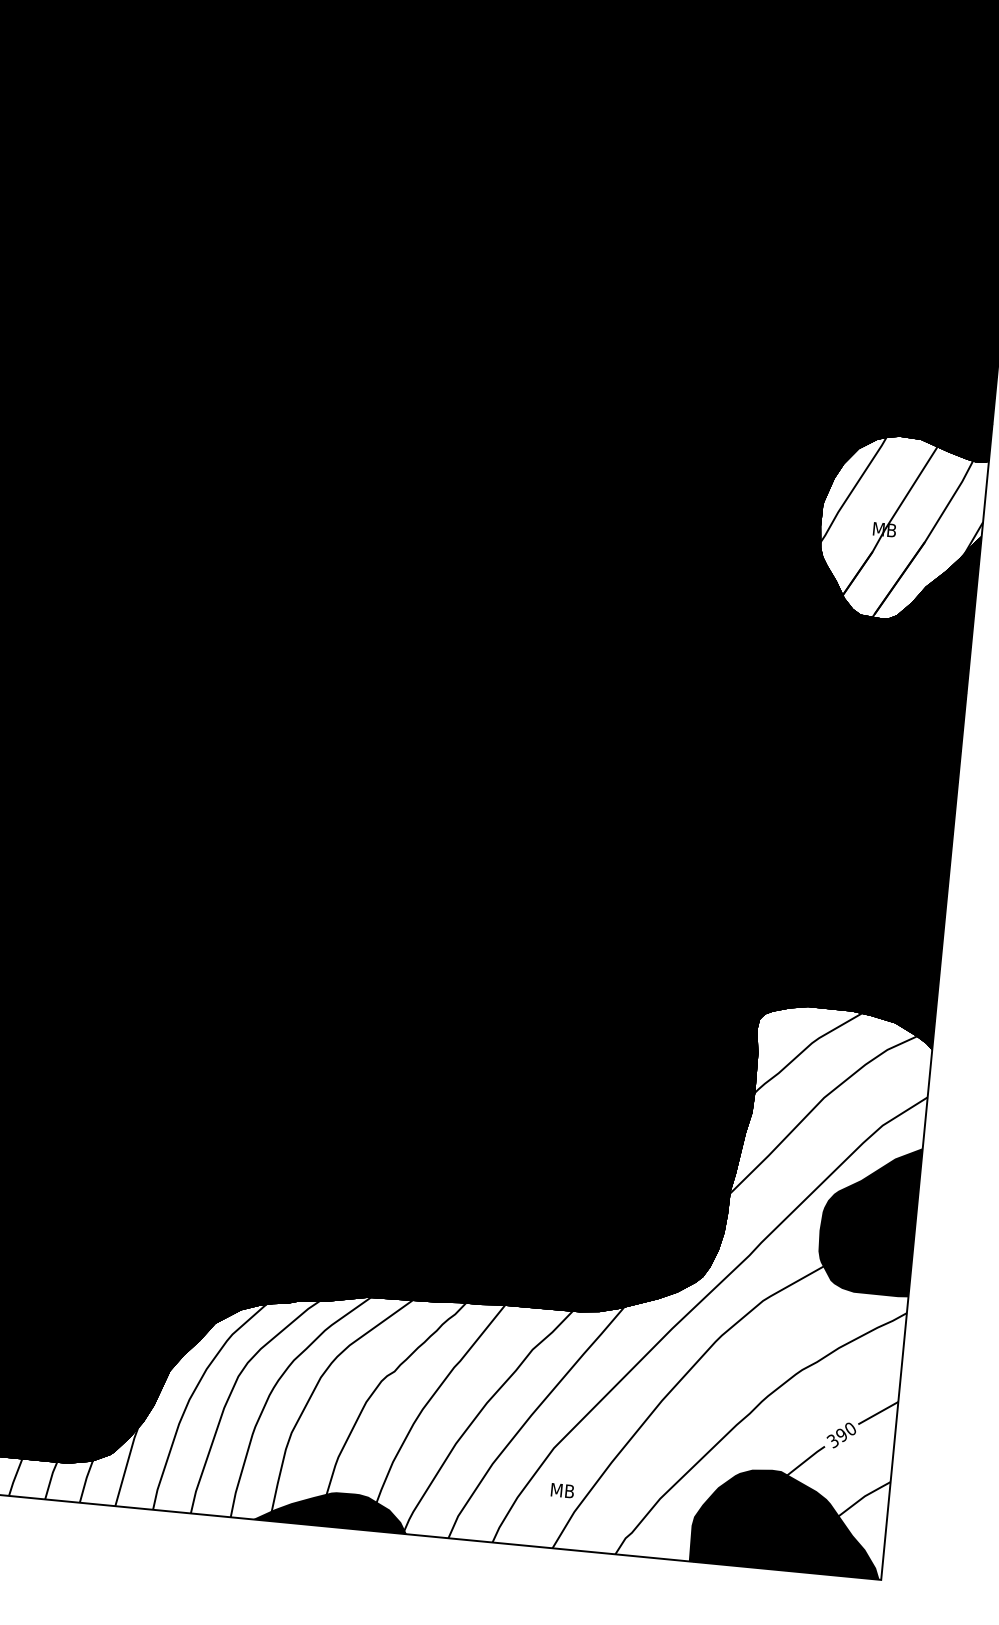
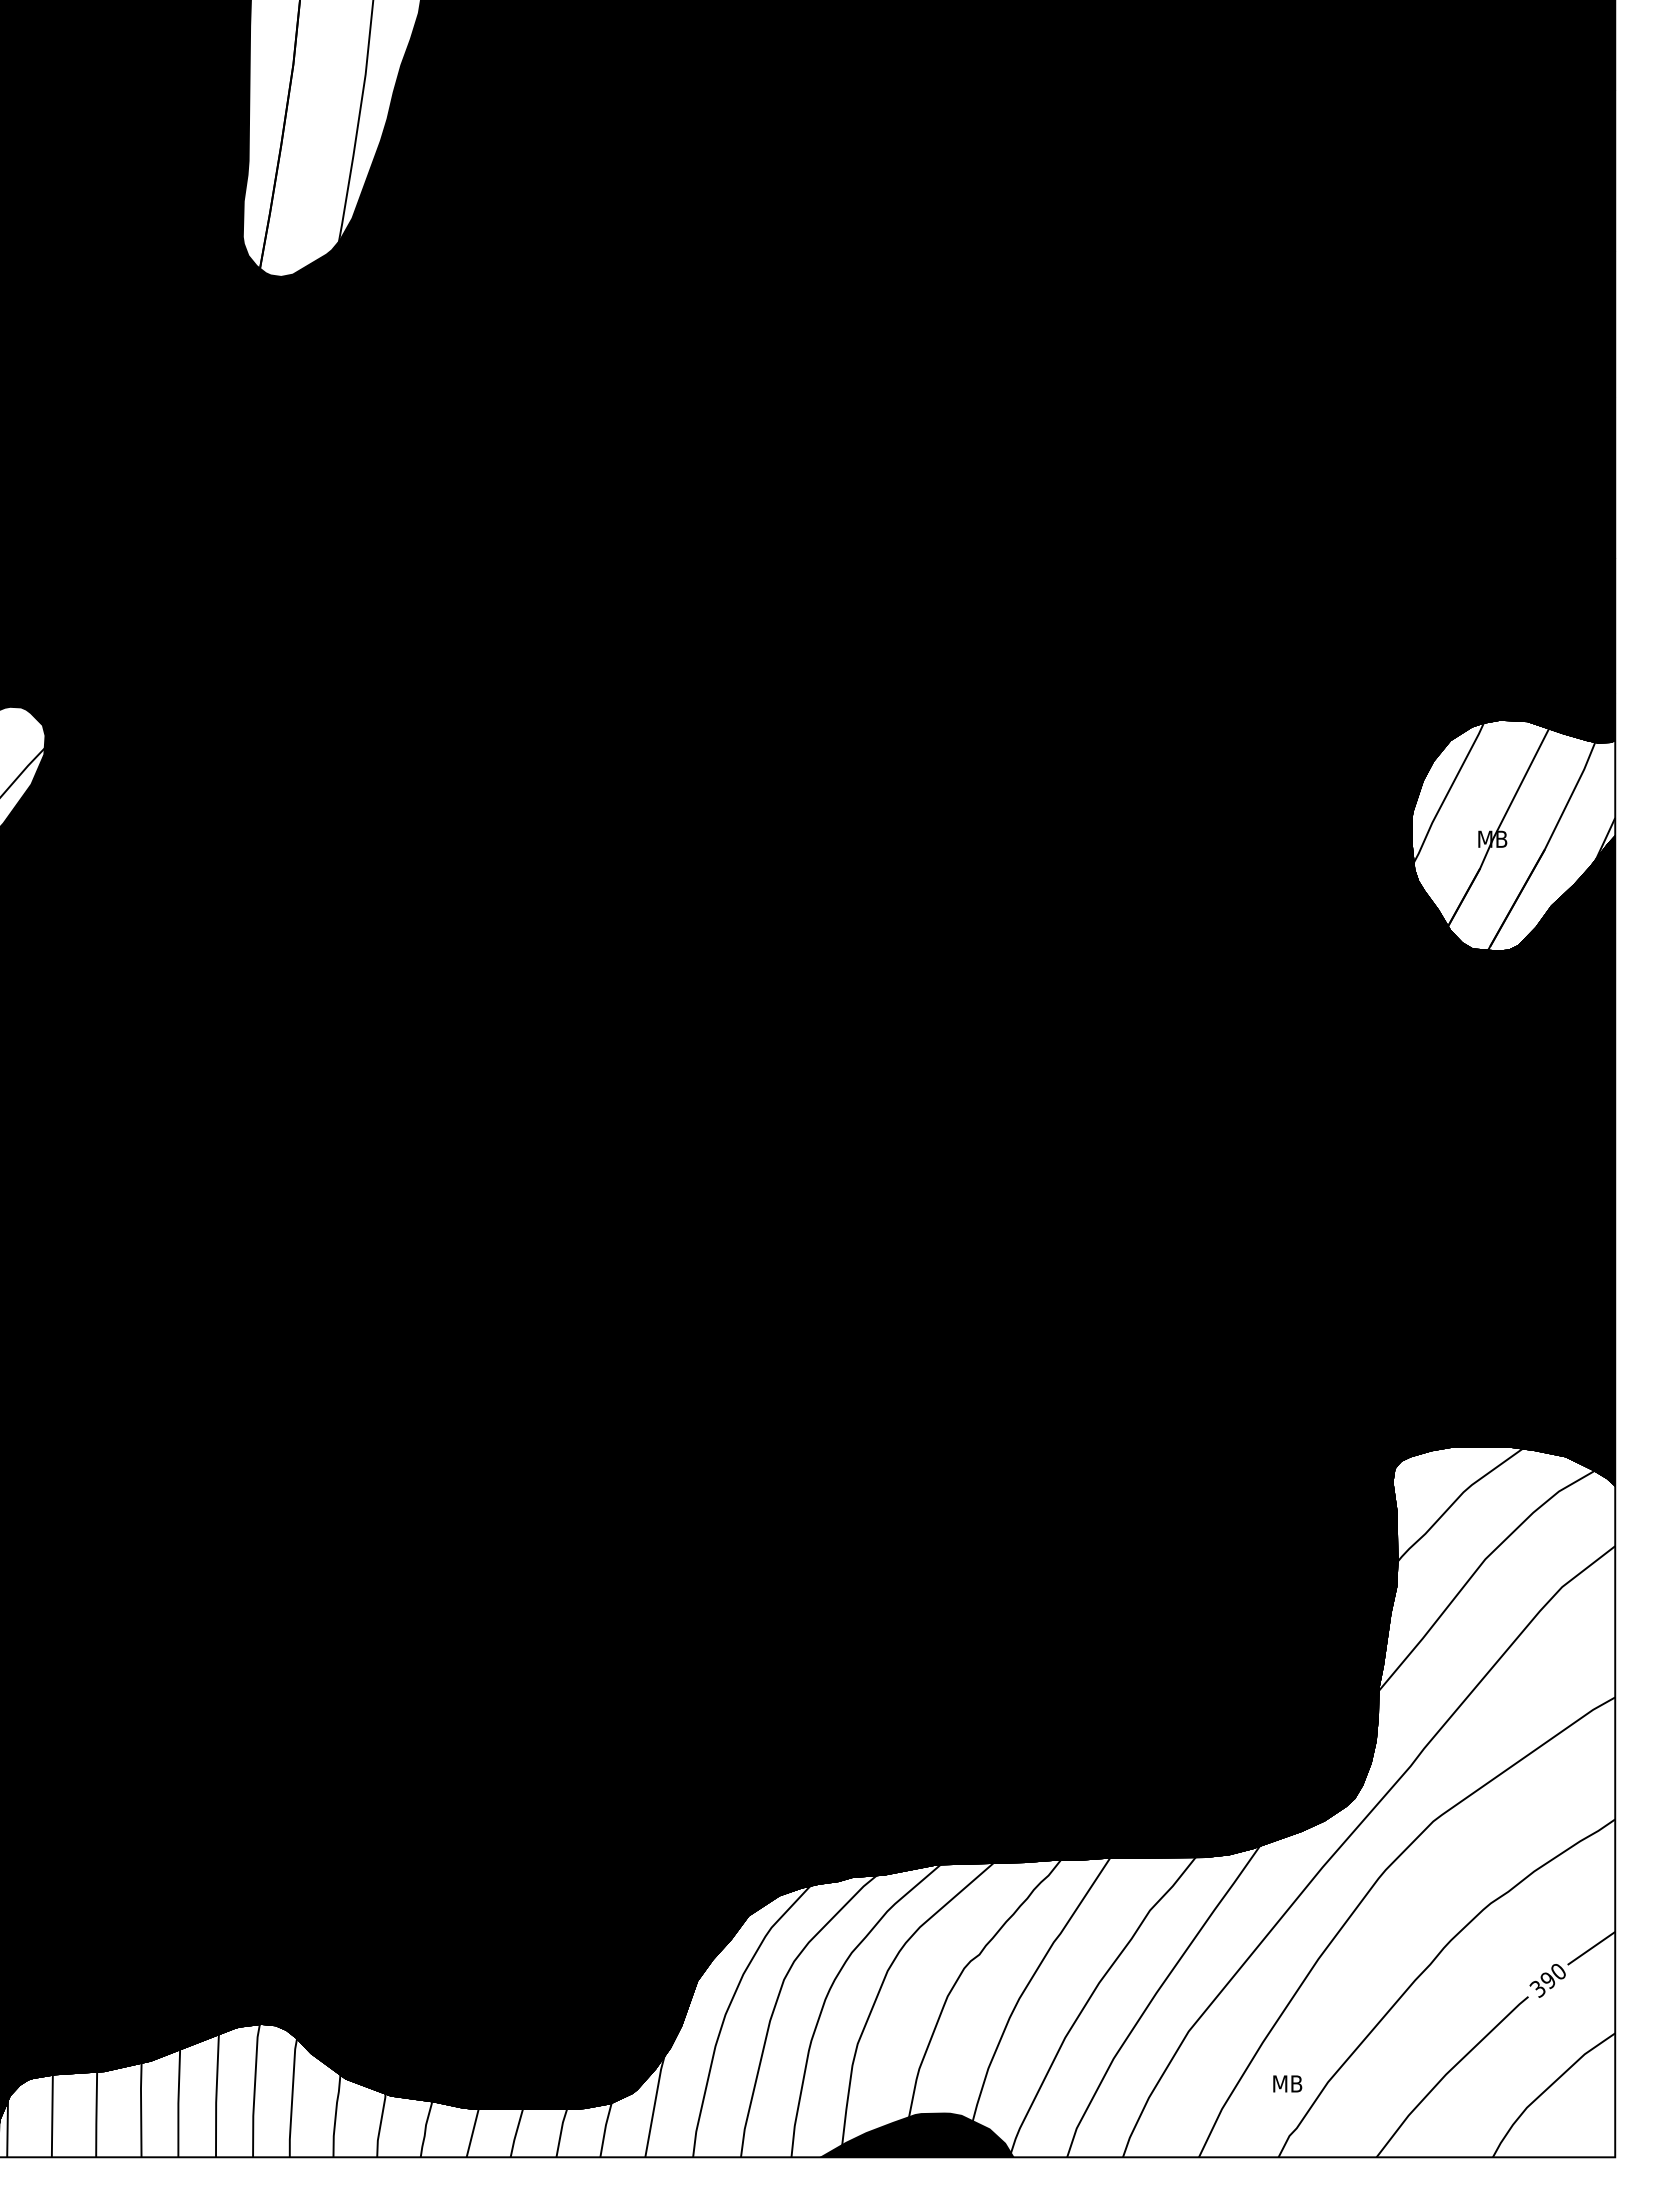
fill: (868, 1218) -> (1555, 1705), removed
text: (562, 1490) -> (1287, 2083), moved
fill: (788, 1520) -> (1491, 2094), removed

